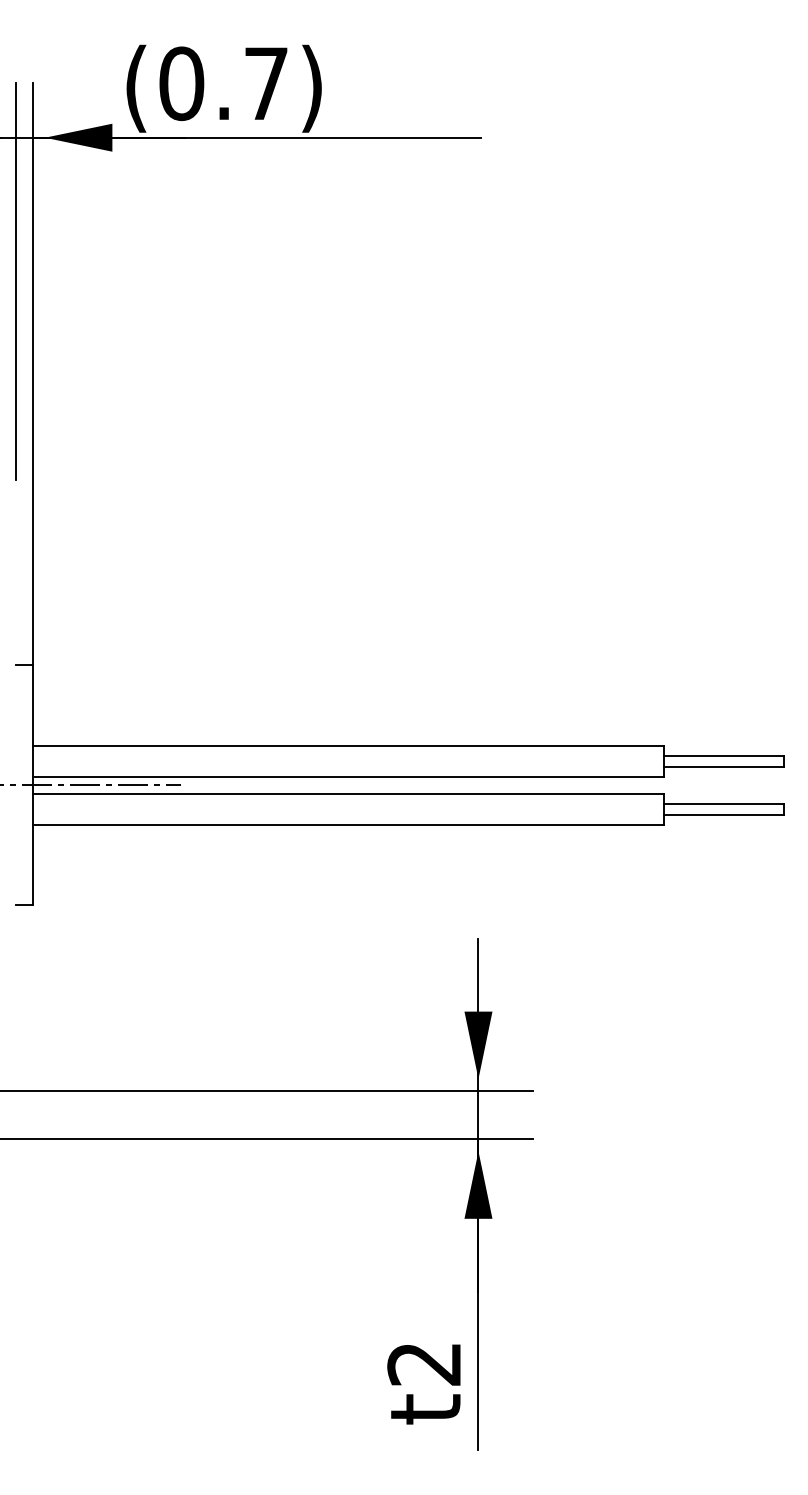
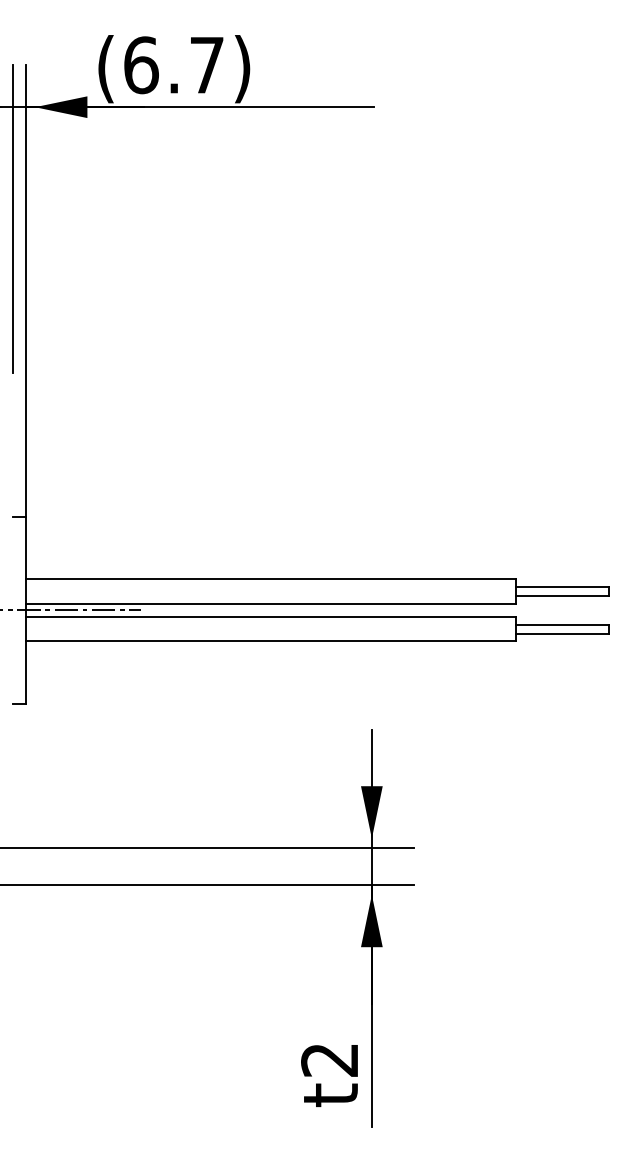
text: (181, 83) -> (141, 65), (0.7) -> (6.7)

